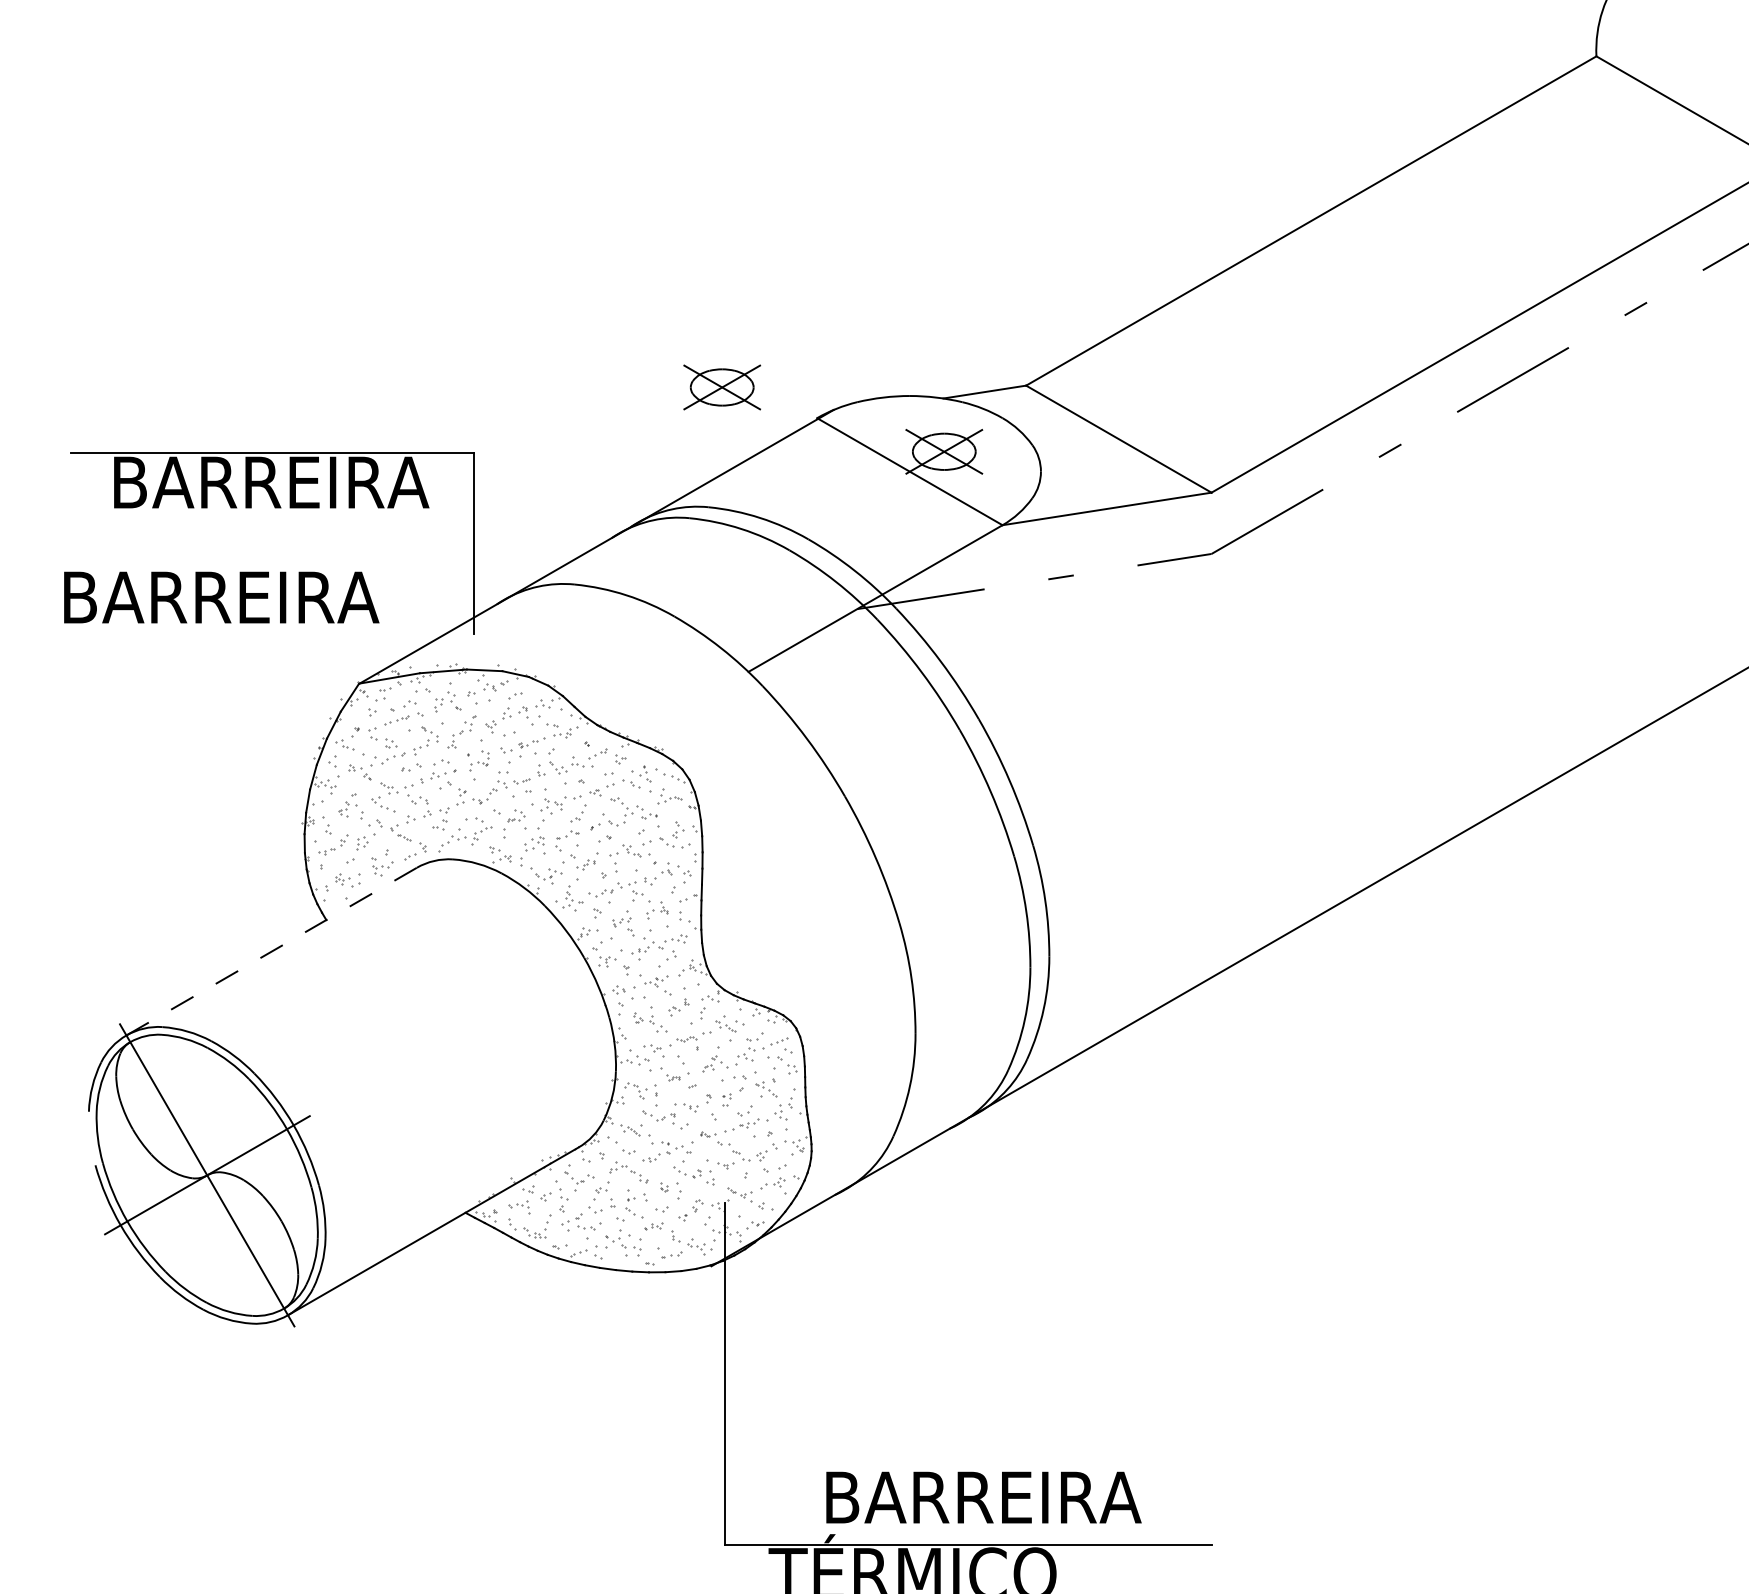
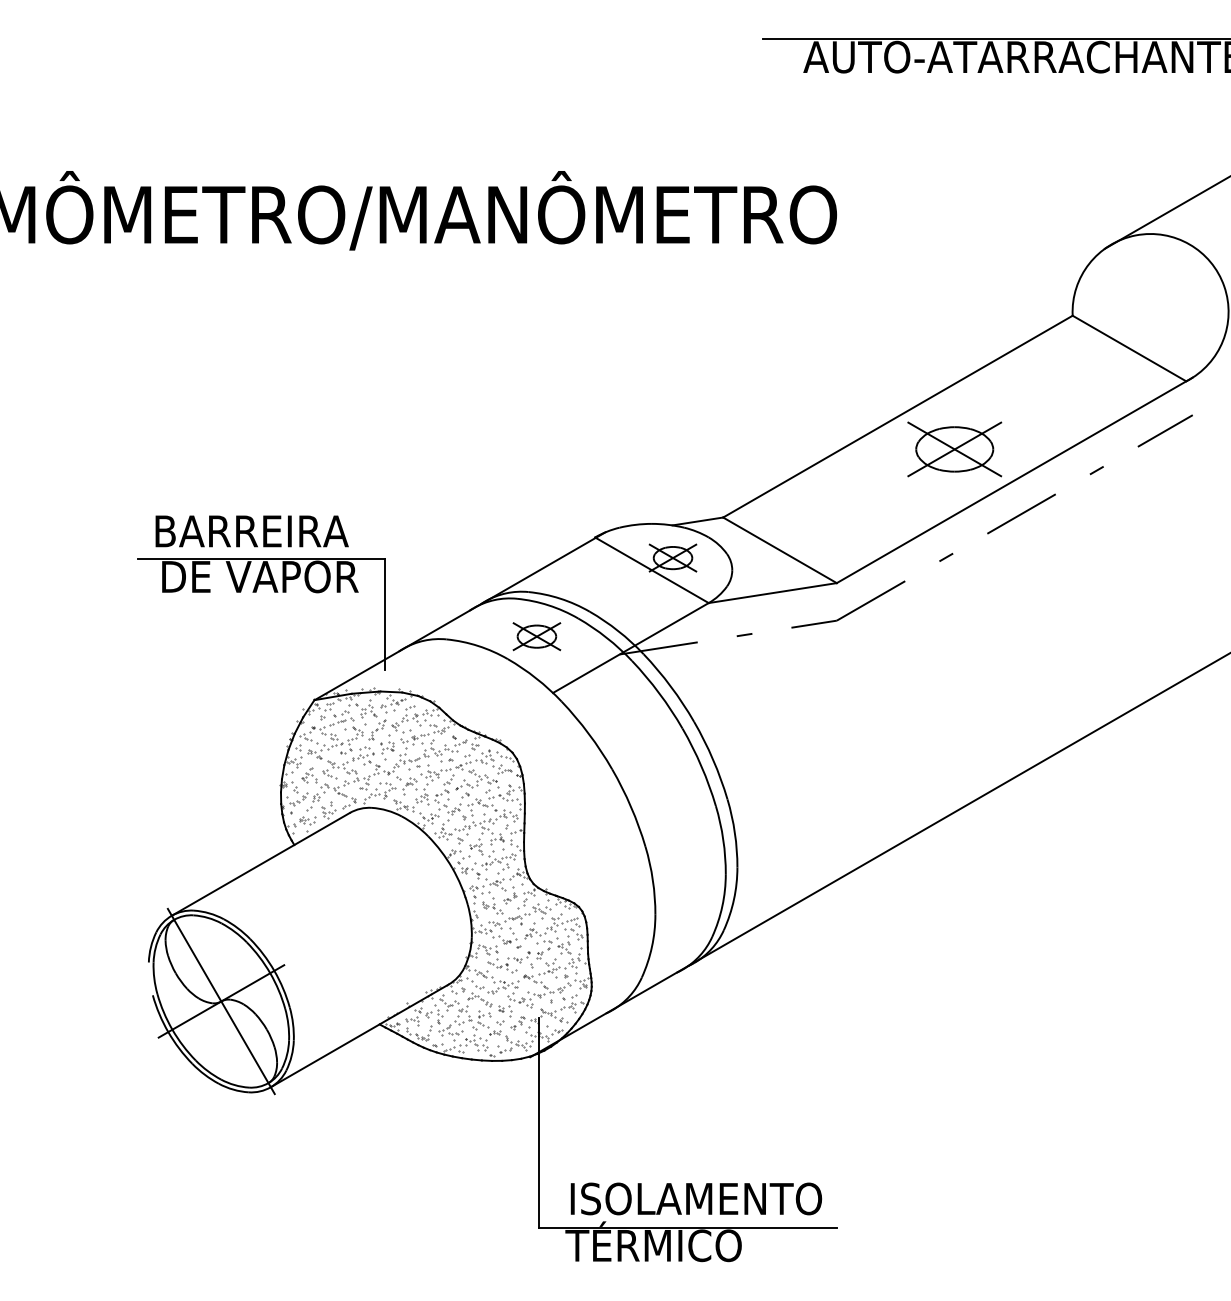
part: (1403, 274) -> (954, 449), added
part: (721, 387) -> (536, 636), moved
text: (271, 481) -> (260, 576), BARREIRA -> DE VAPOR
text: (220, 597) -> (251, 531), moved
line: (271, 951) -> (260, 864), dashed -> solid
text: (982, 1496) -> (696, 1198), BARREIRA -> ISOLAMENTO

